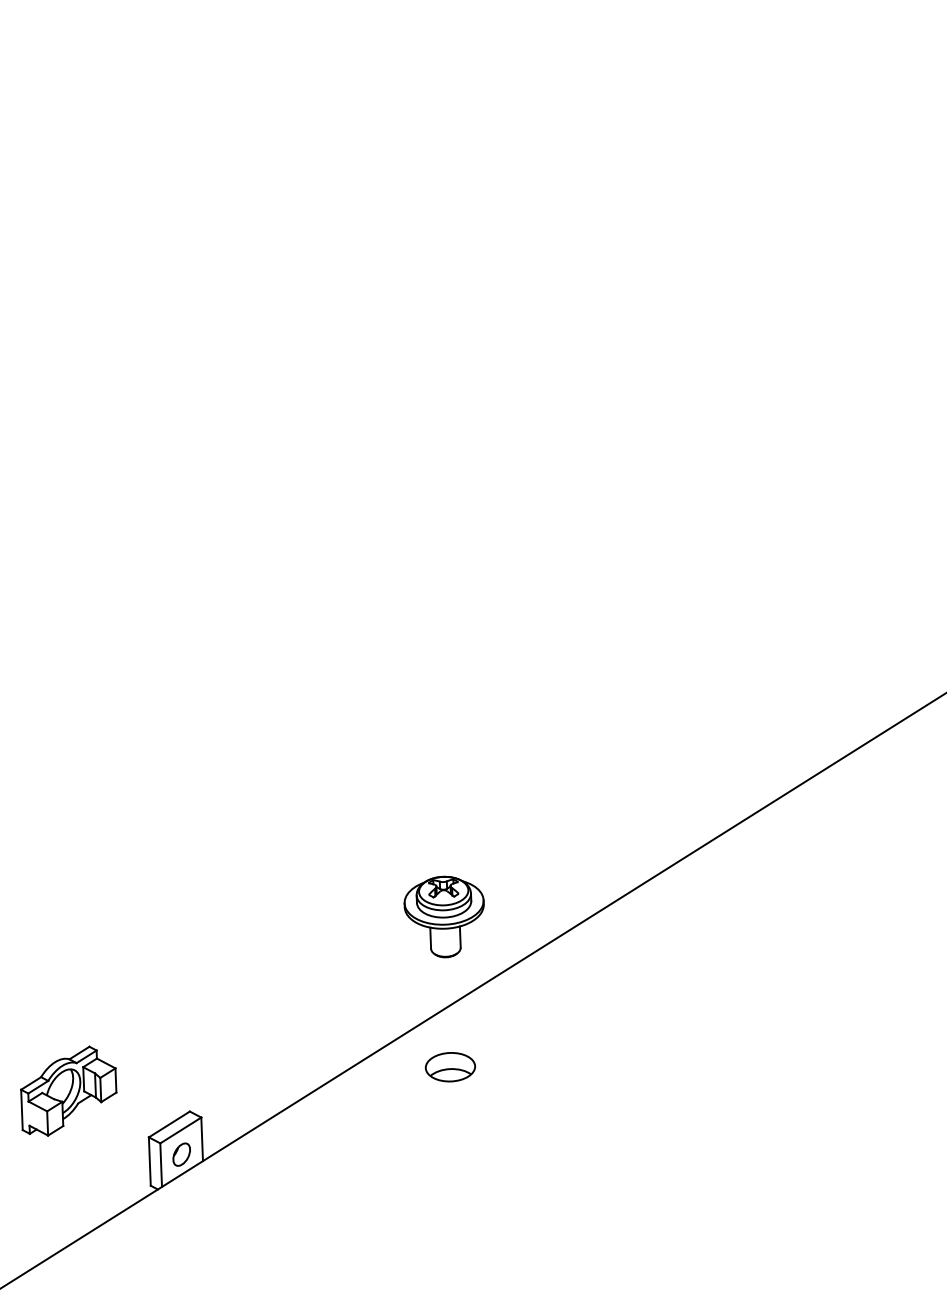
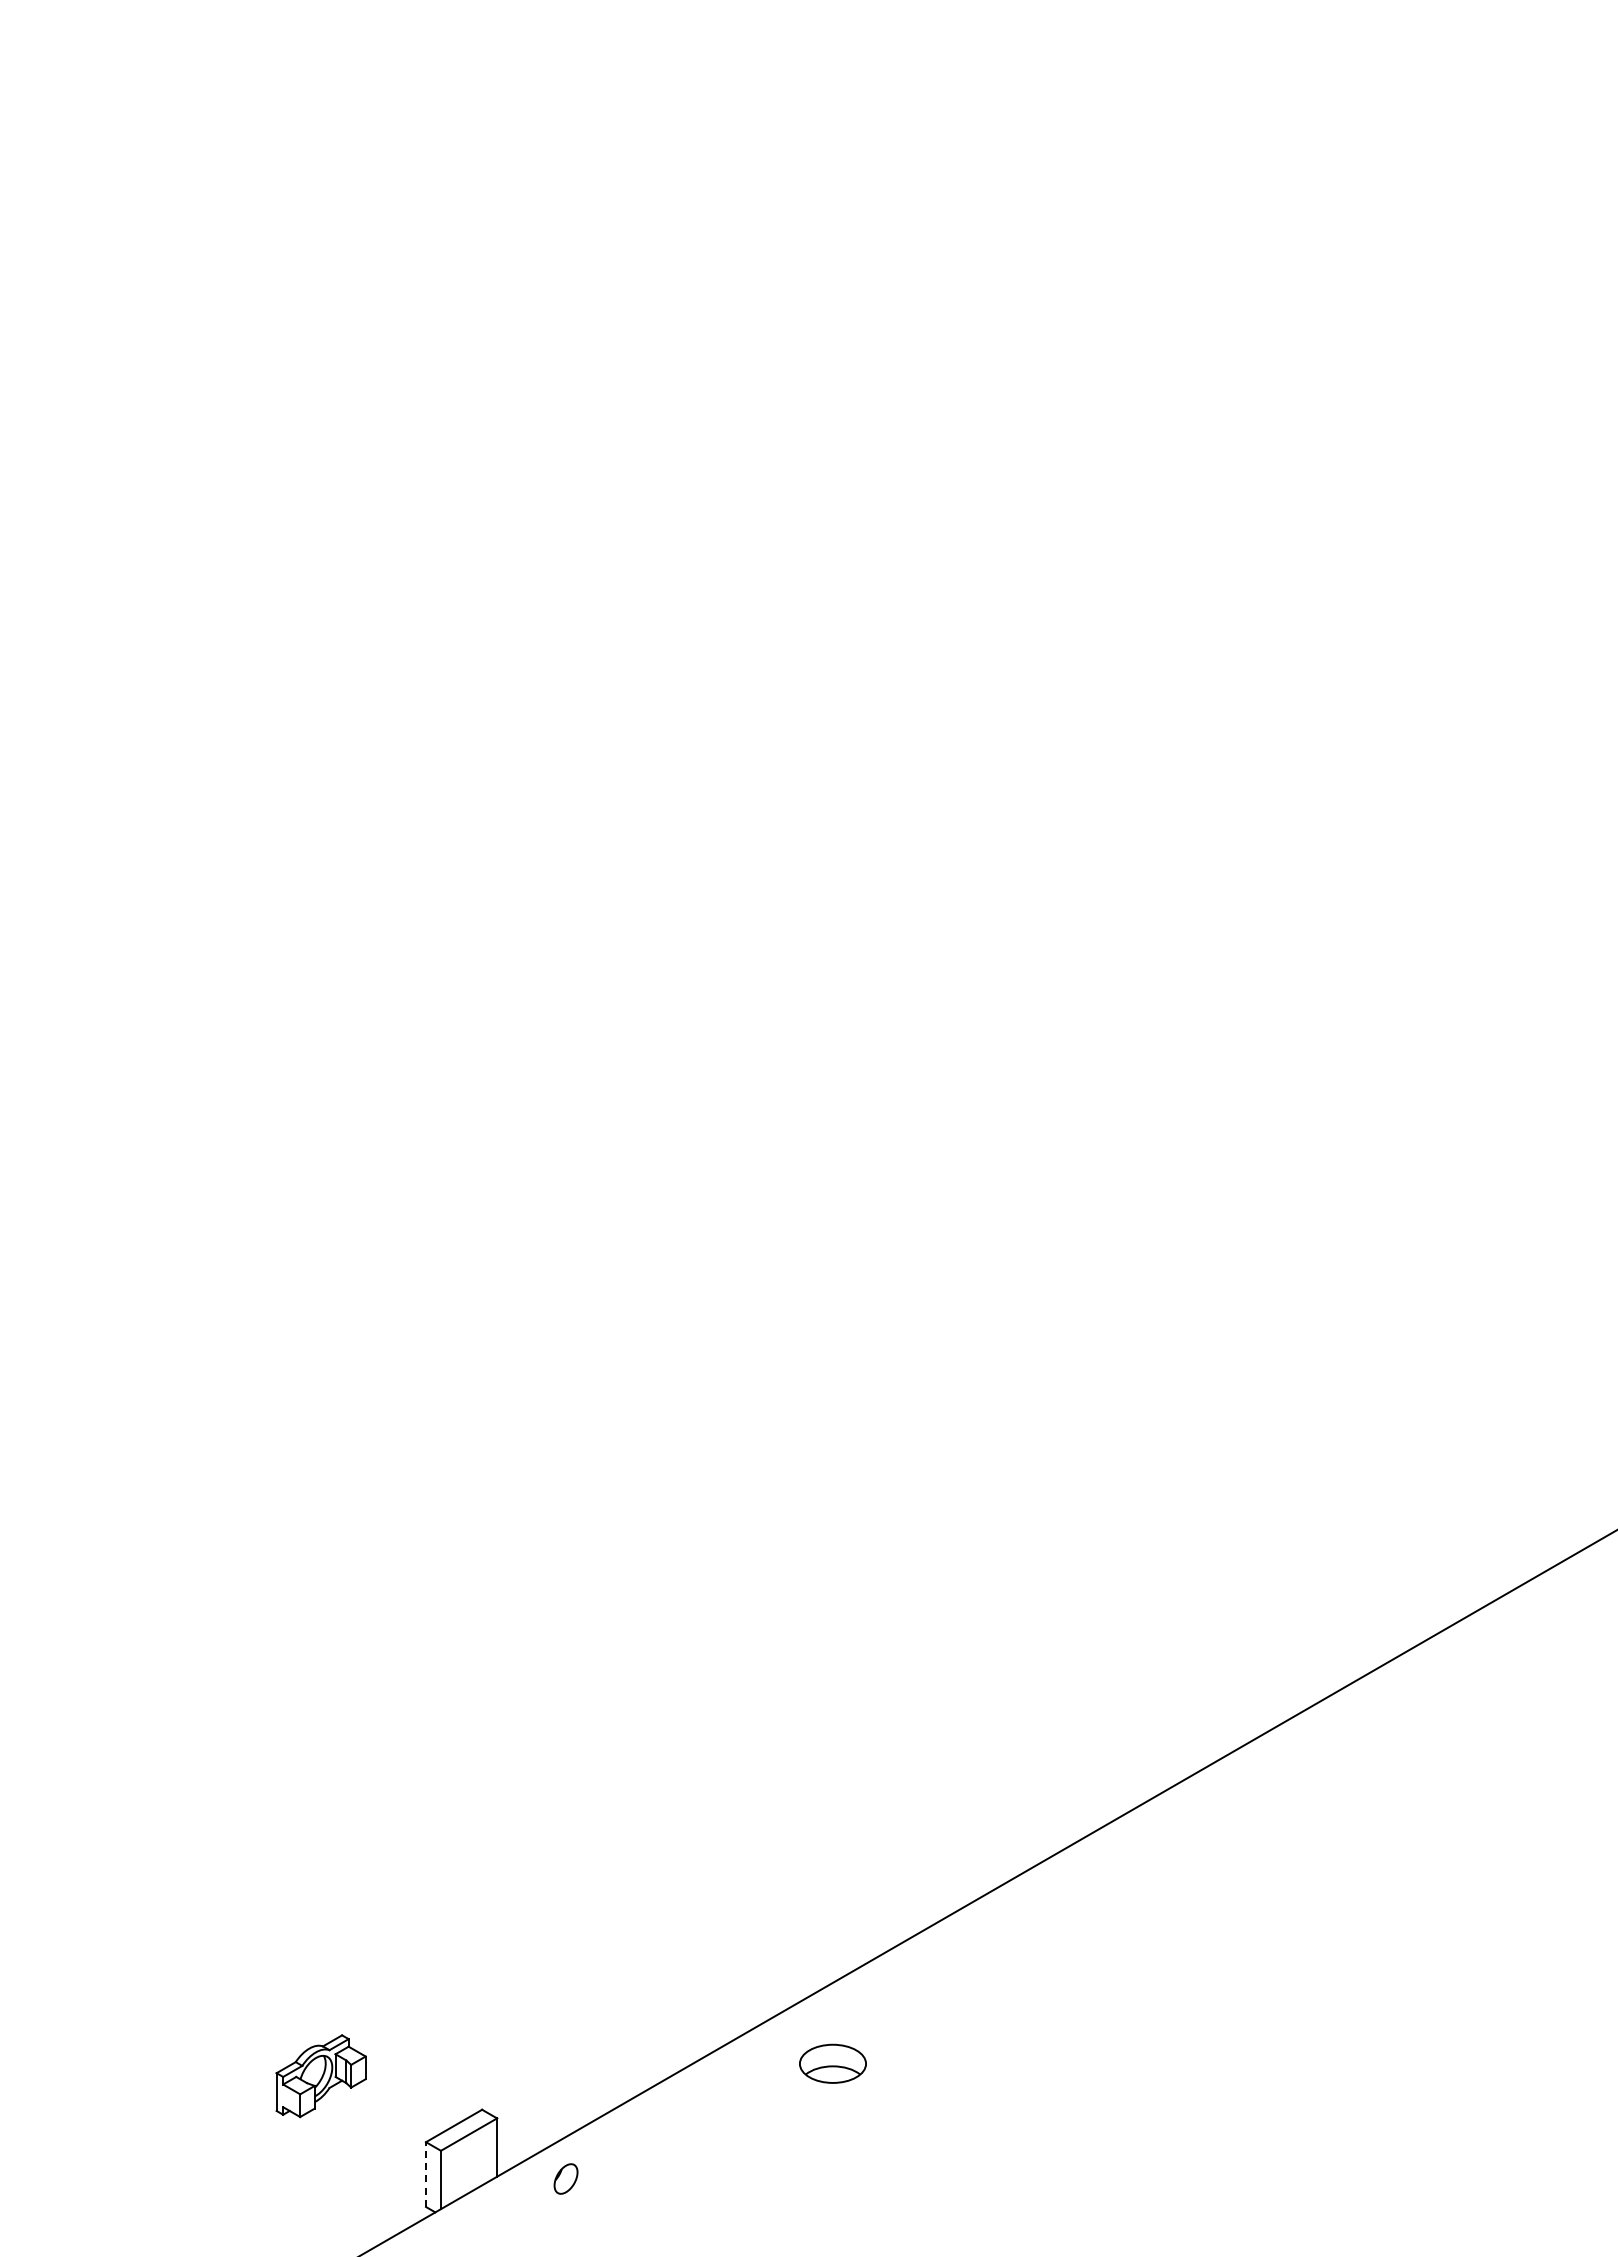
part: (444, 916) -> (832, 1862), removed
part: (68, 1090) -> (320, 2075), size x0.7
part: (181, 1154) -> (565, 2178), moved
line: (150, 1161) -> (426, 2174), solid -> dashed

